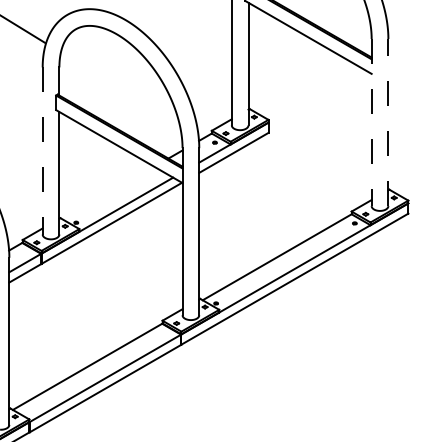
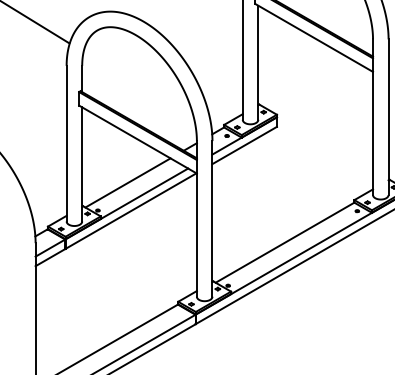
line: (371, 122) -> (372, 117), dashed -> solid
line: (388, 122) -> (388, 117), dashed -> solid
line: (42, 150) -> (66, 143), dashed -> solid
line: (108, 192) -> (127, 182), added

